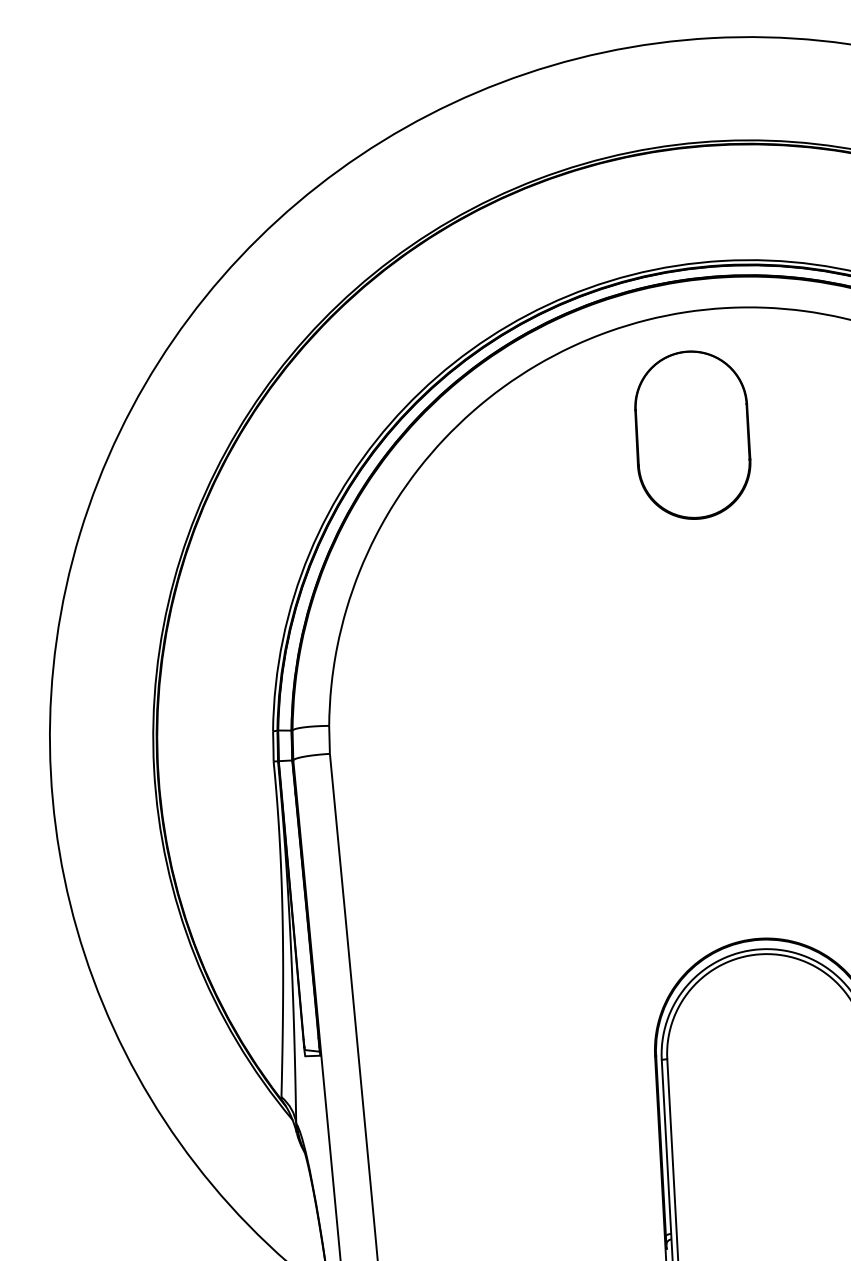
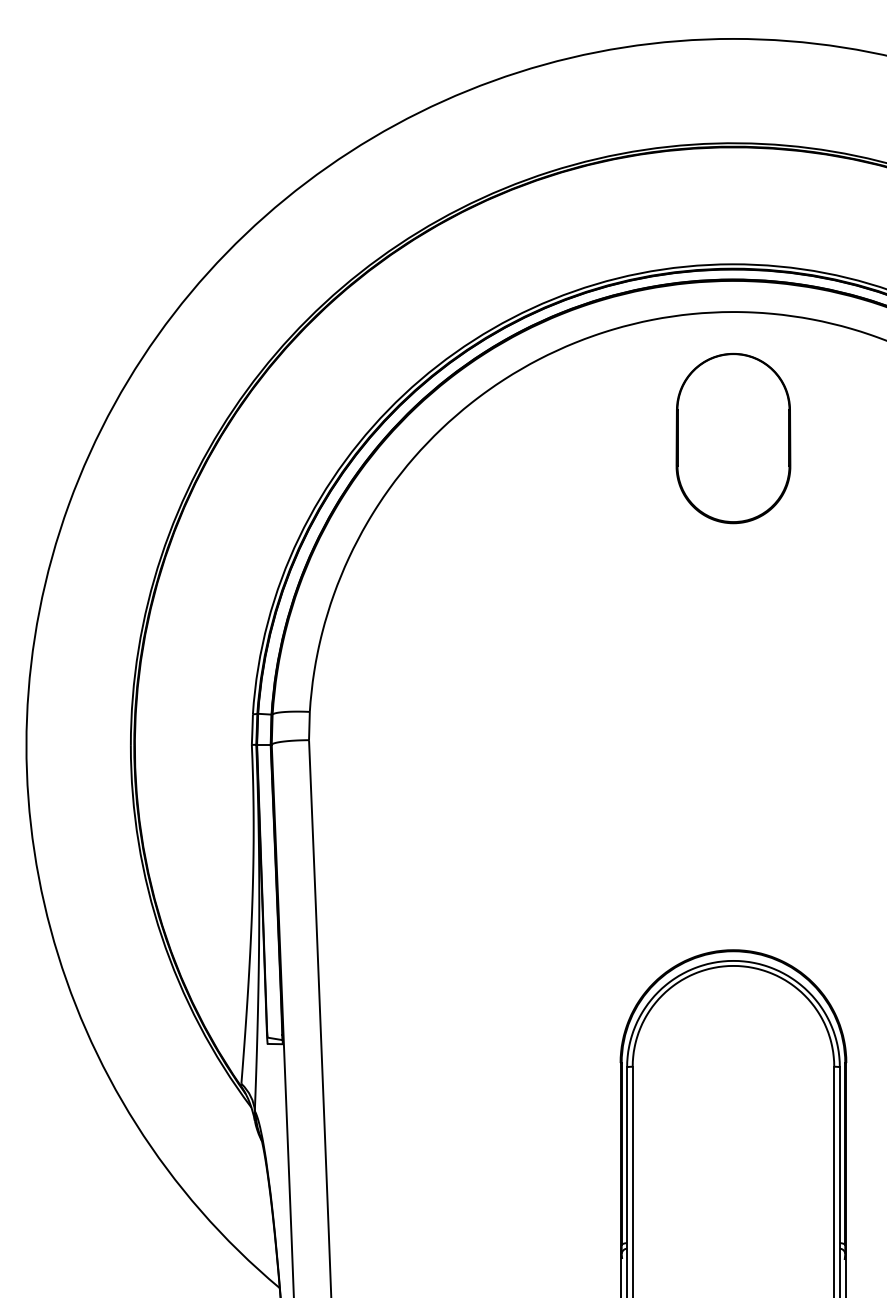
part: (692, 435) -> (733, 438), moved

